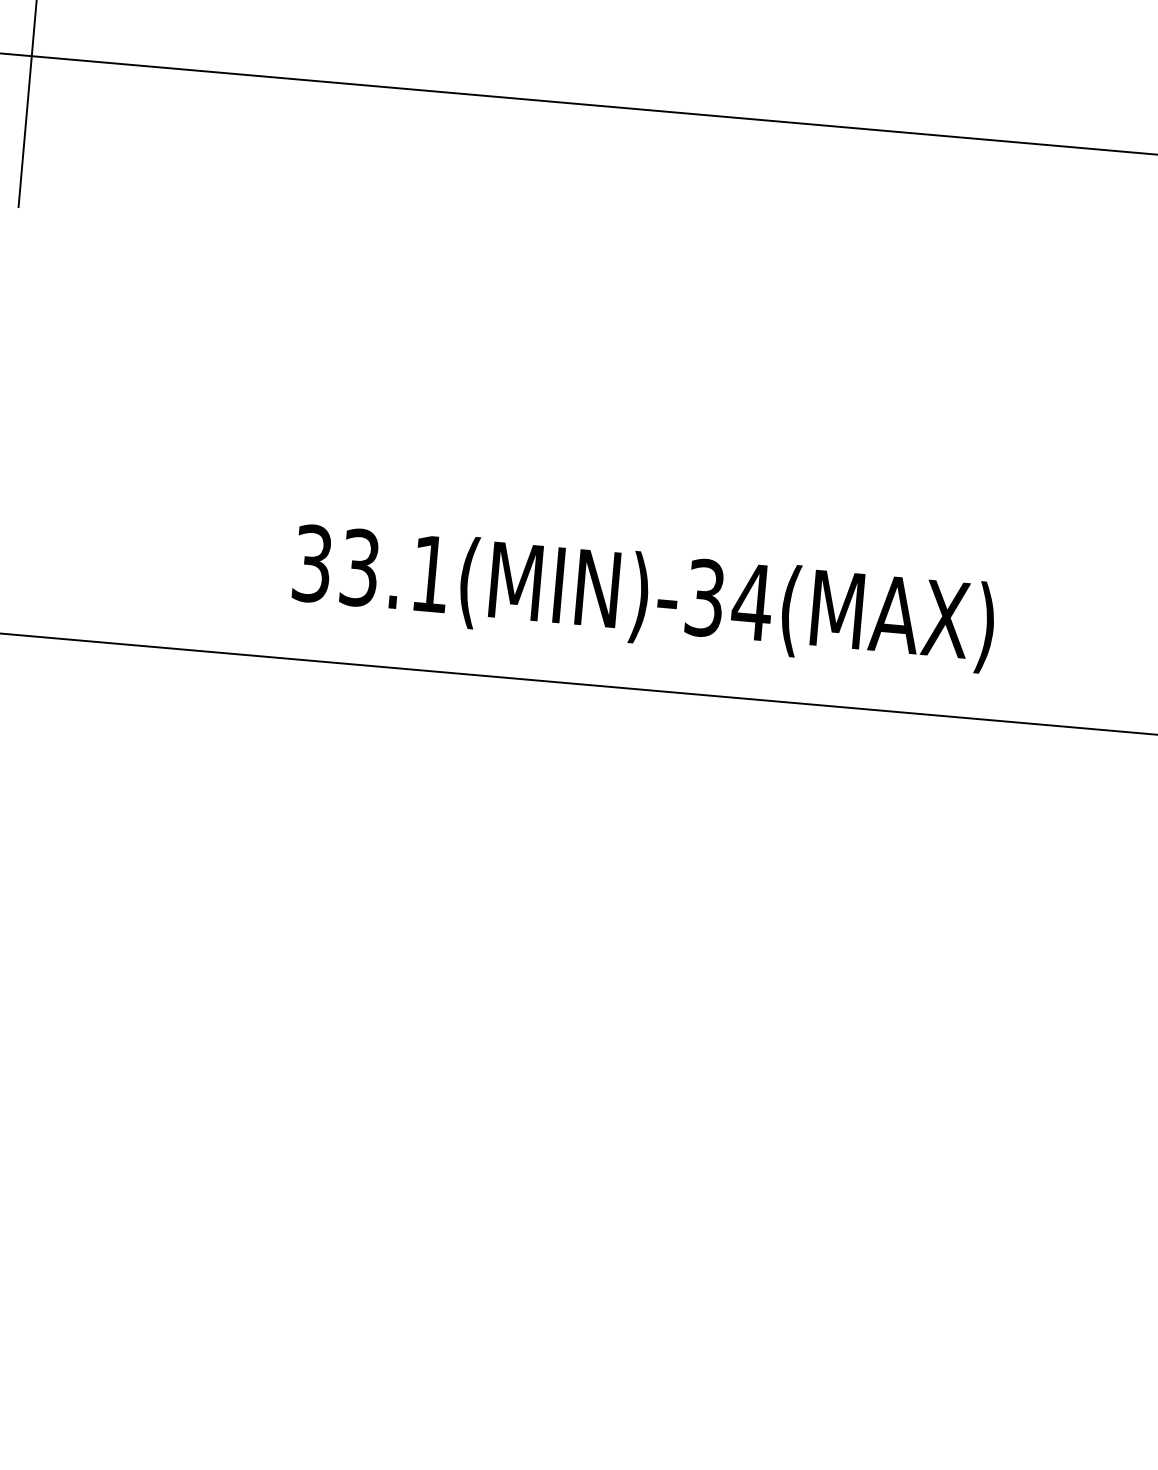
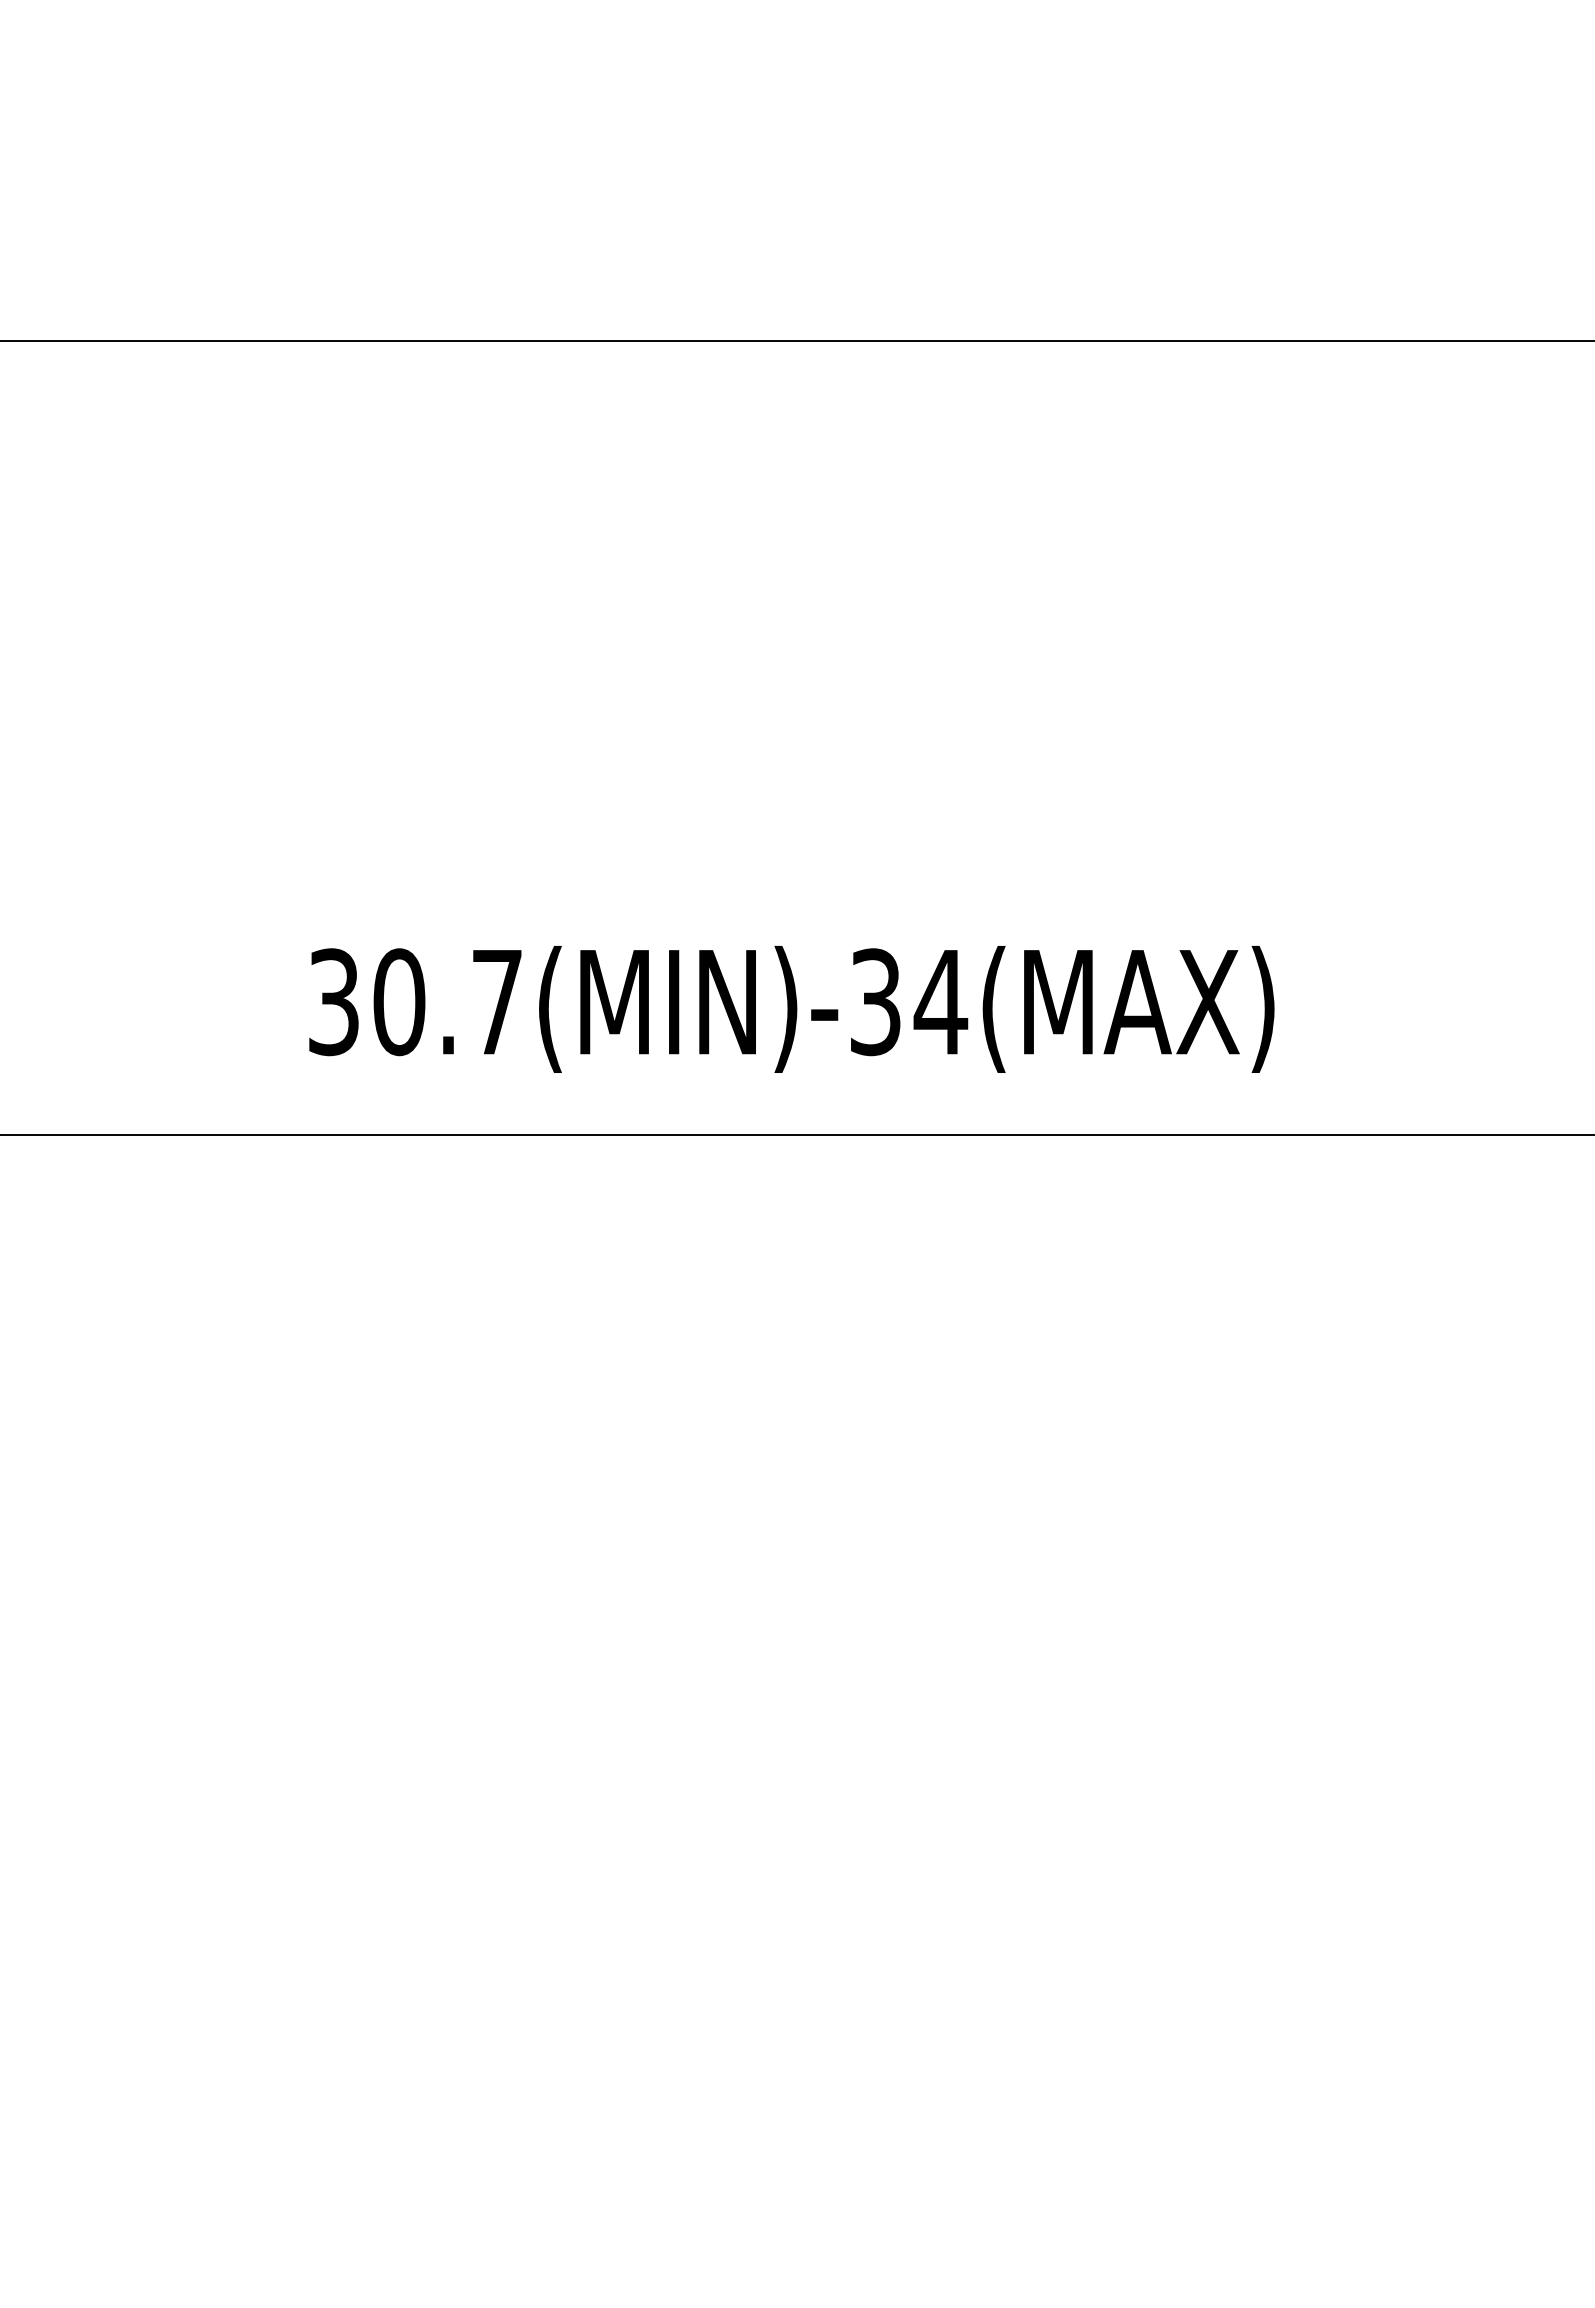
text: (394, 571) -> (447, 1002), 33.1(MIN)-34(MAX) -> 30.7(MIN)-34(MAX)

